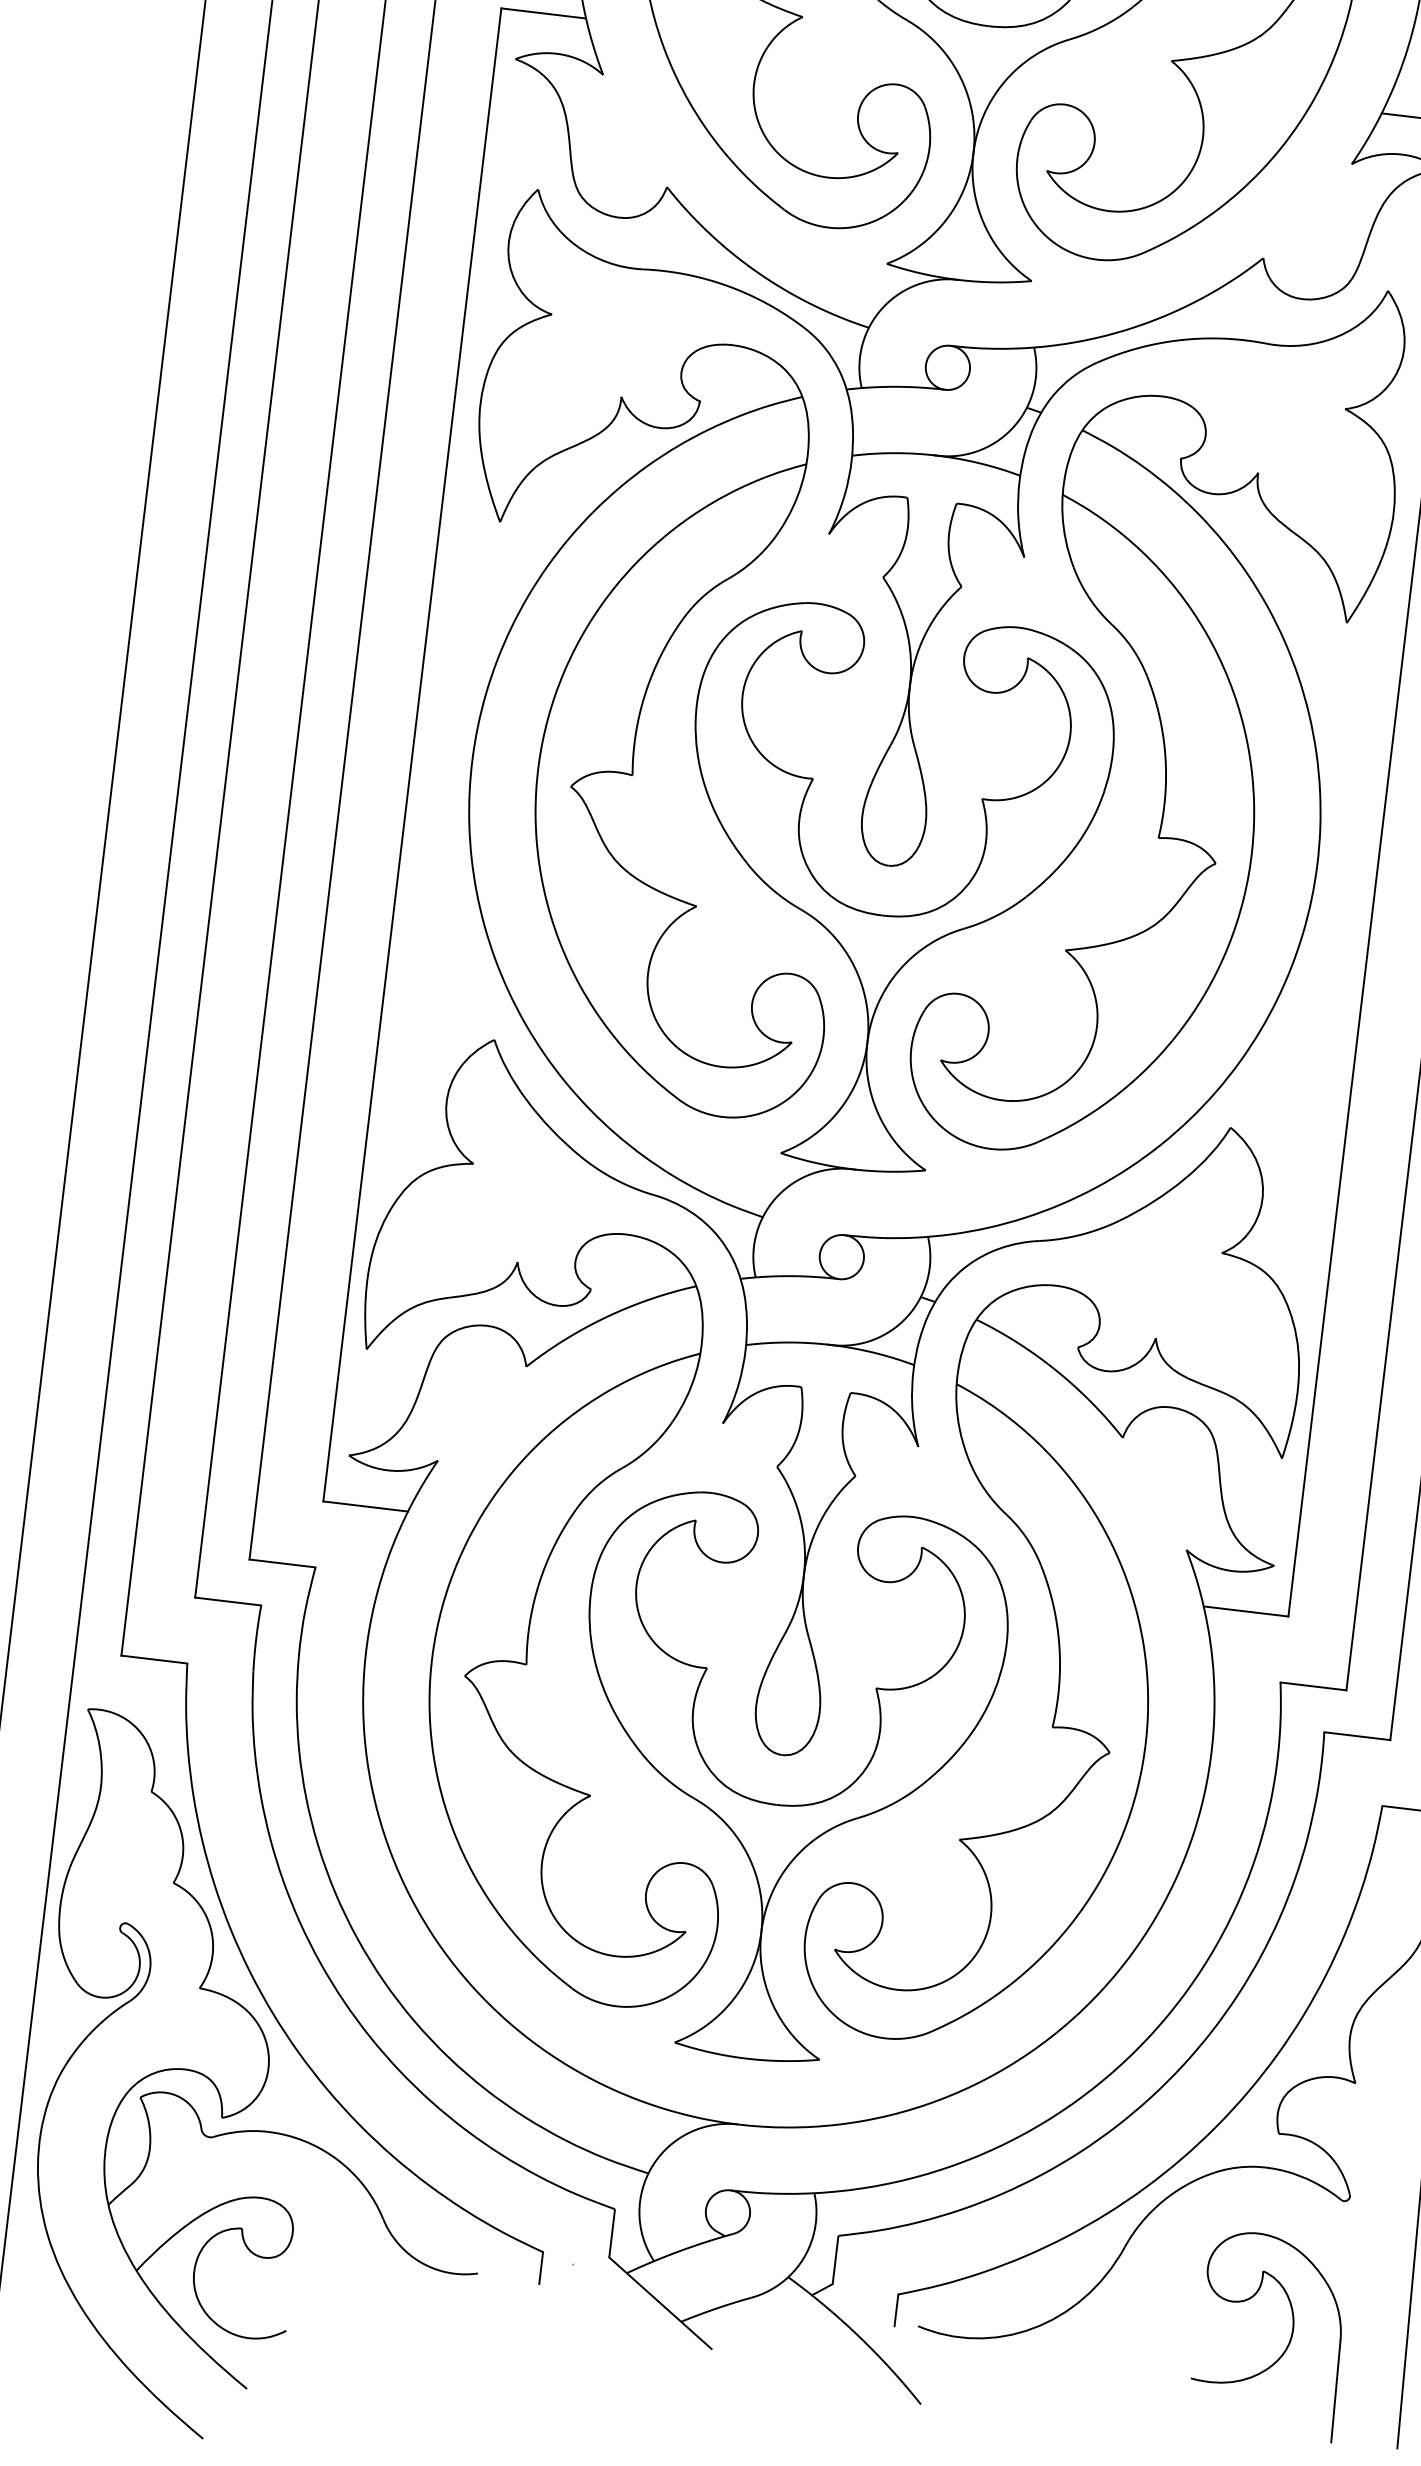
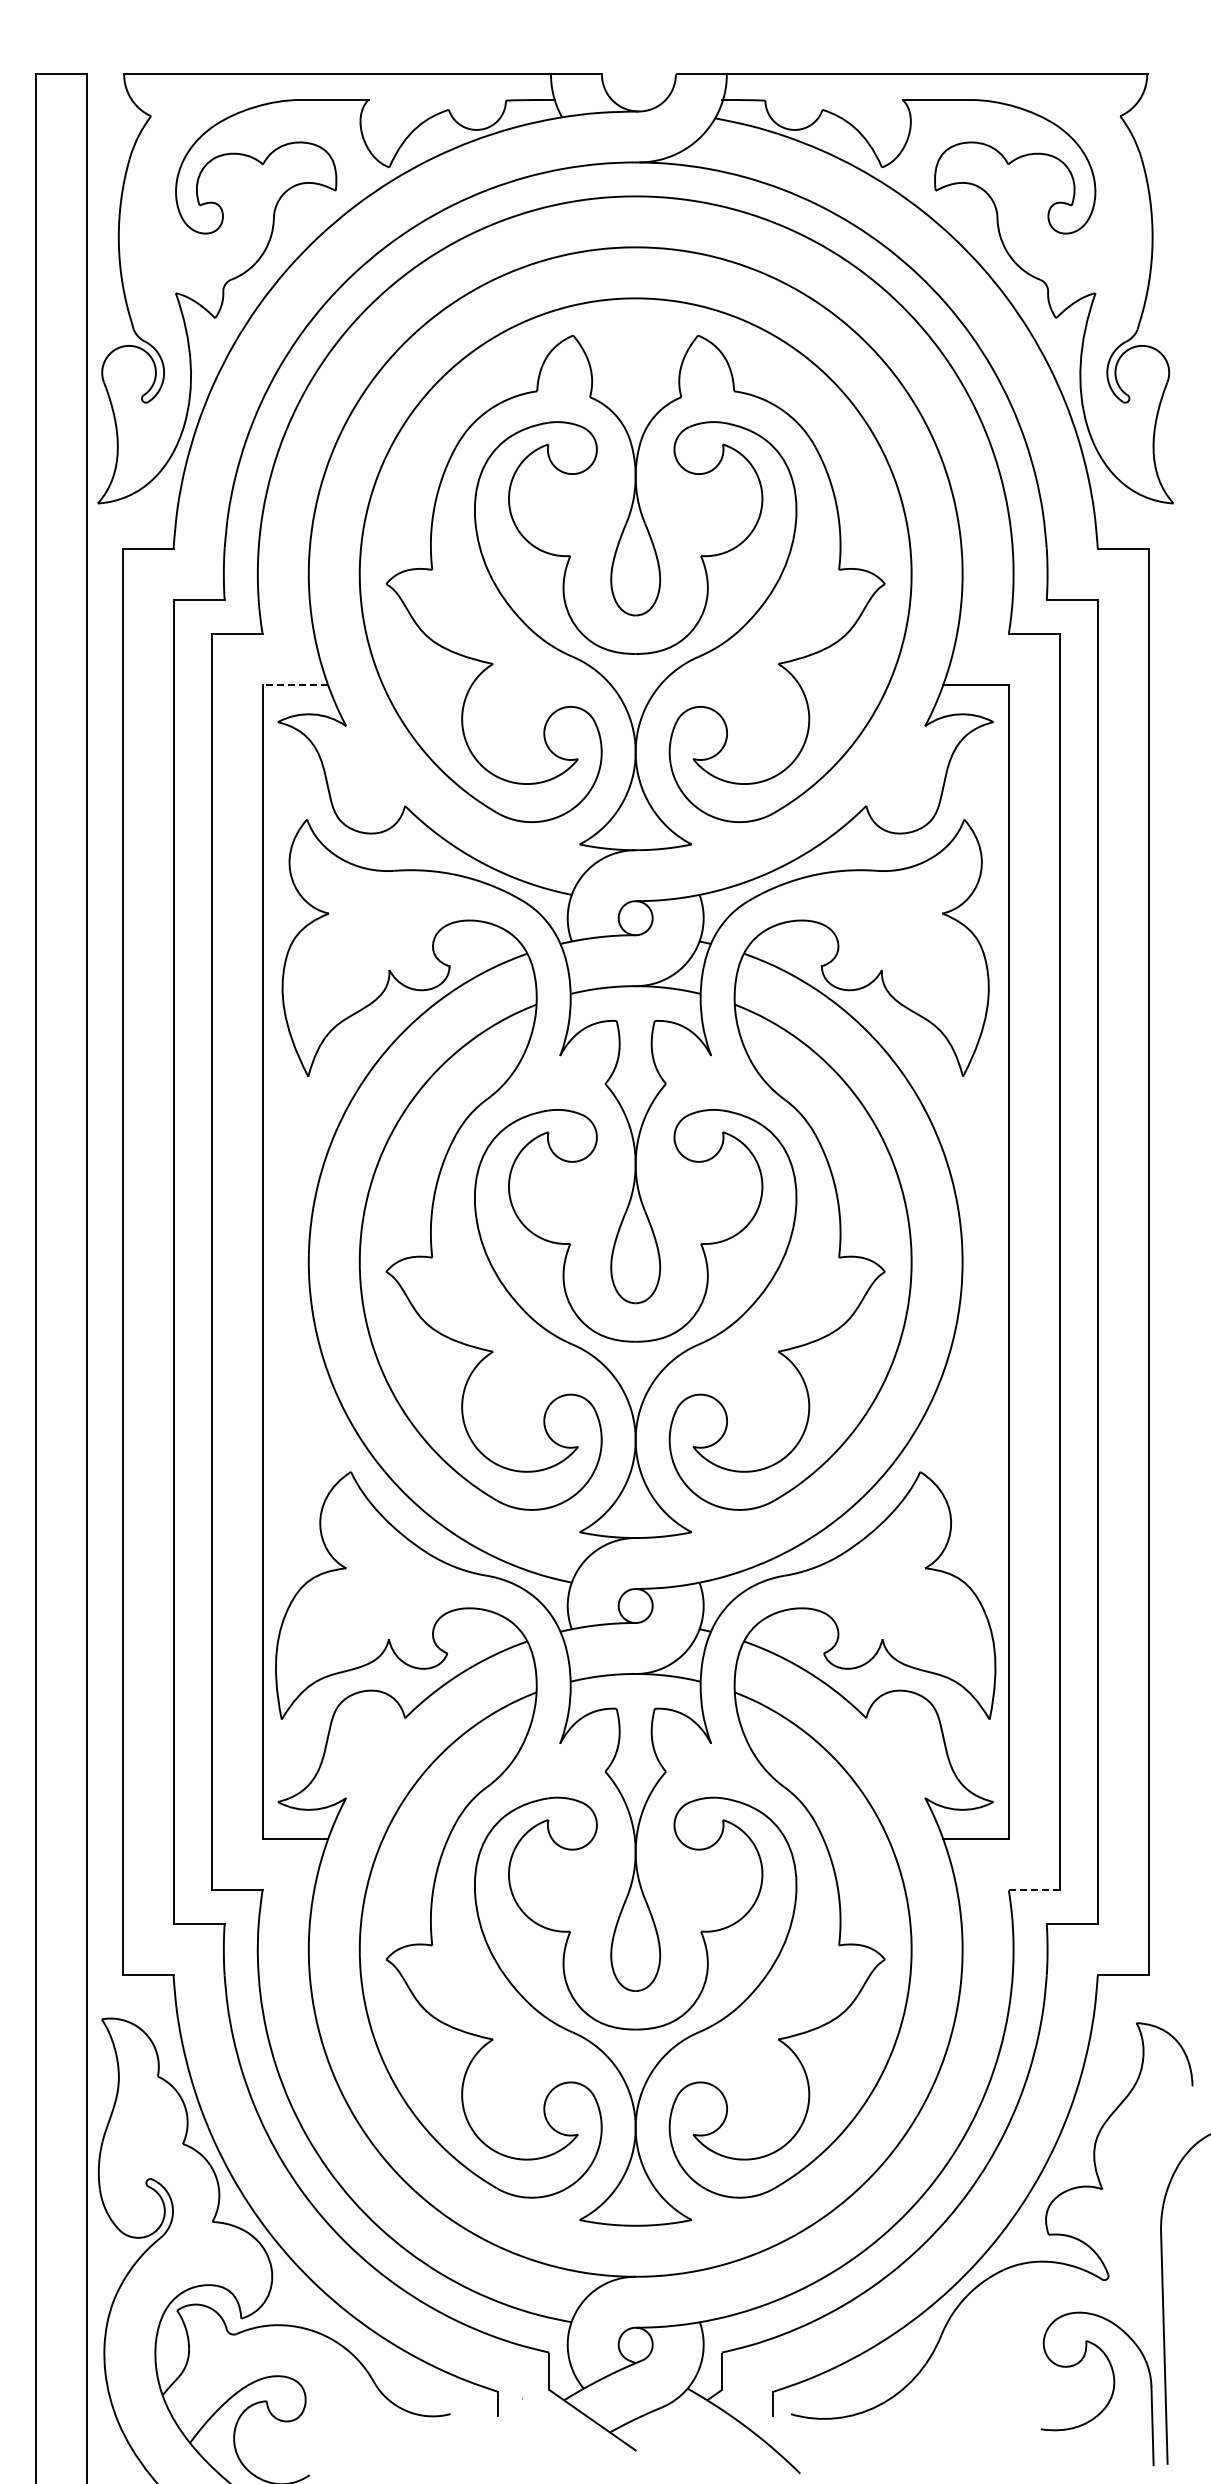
line: (544, 13) -> (295, 684), solid -> dashed
line: (1313, 1686) -> (1034, 1890), solid -> dashed
part: (1287, 2343) -> (1111, 2393), moved

